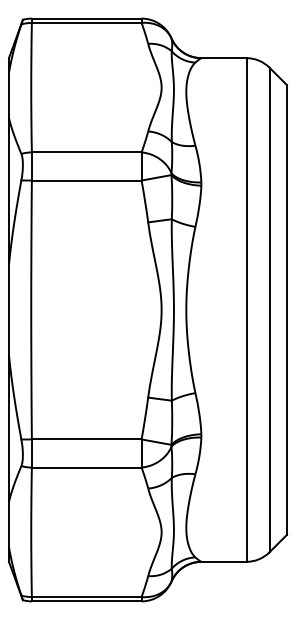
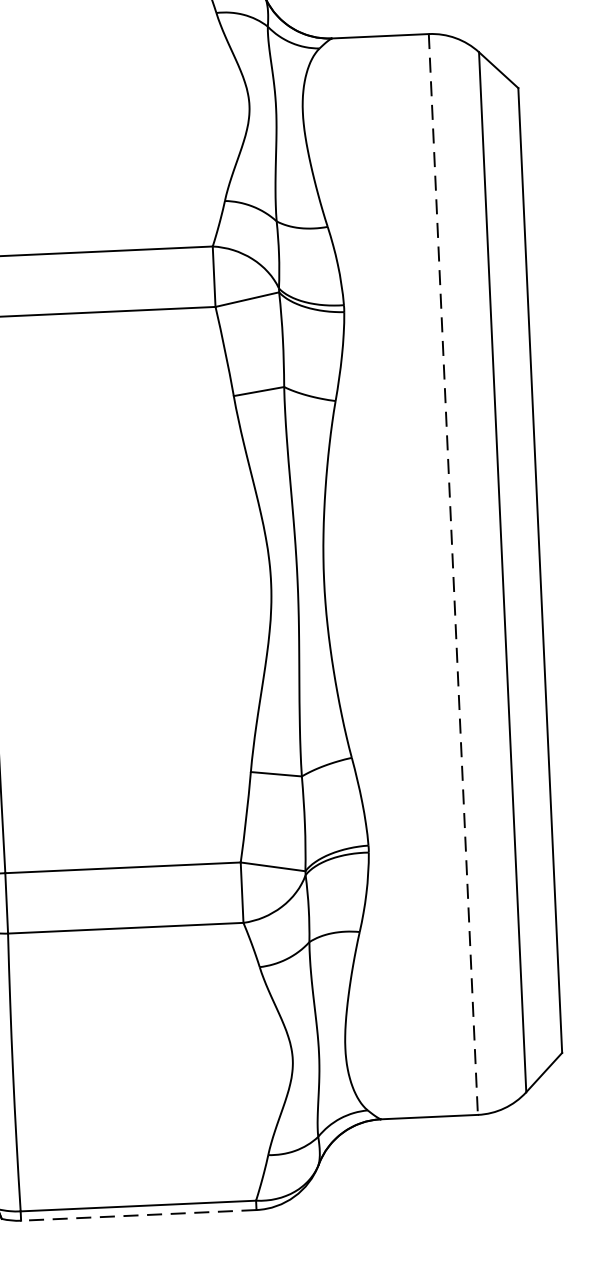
line: (246, 310) -> (453, 575), solid -> dashed
line: (86, 601) -> (138, 1215), solid -> dashed

